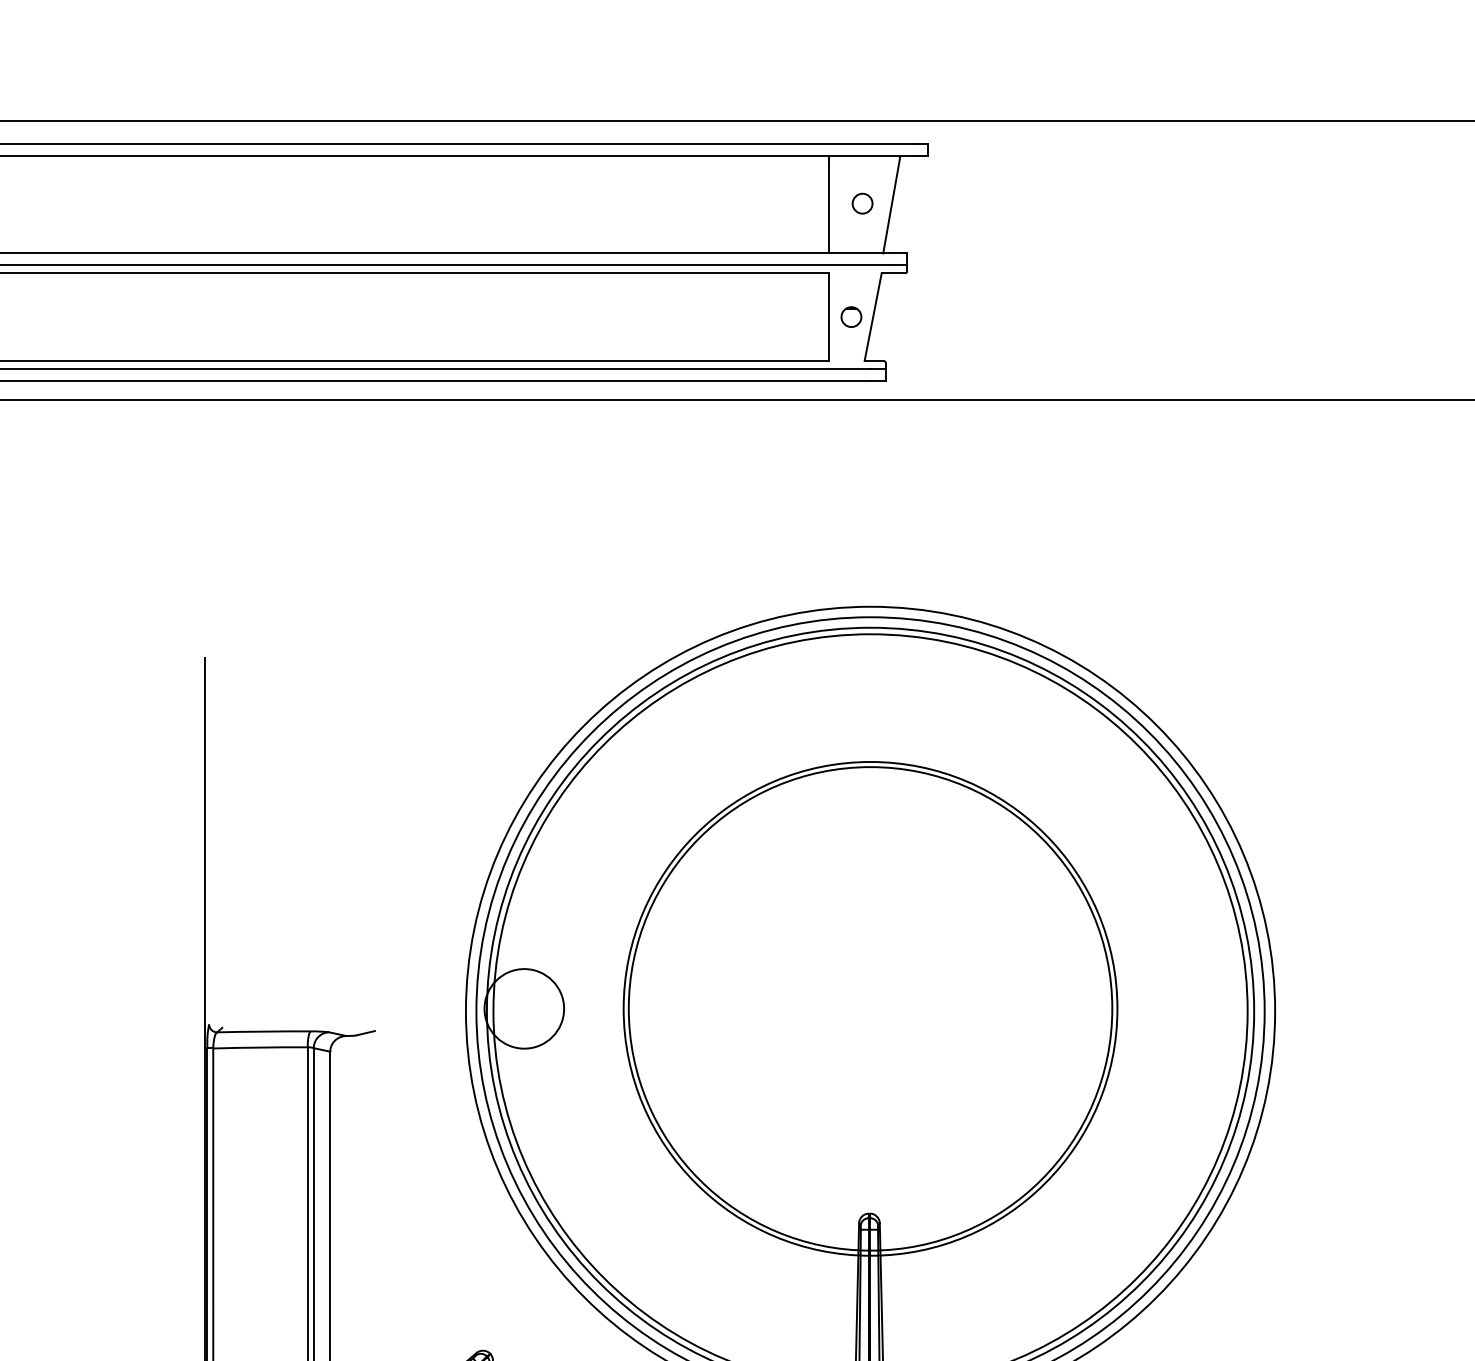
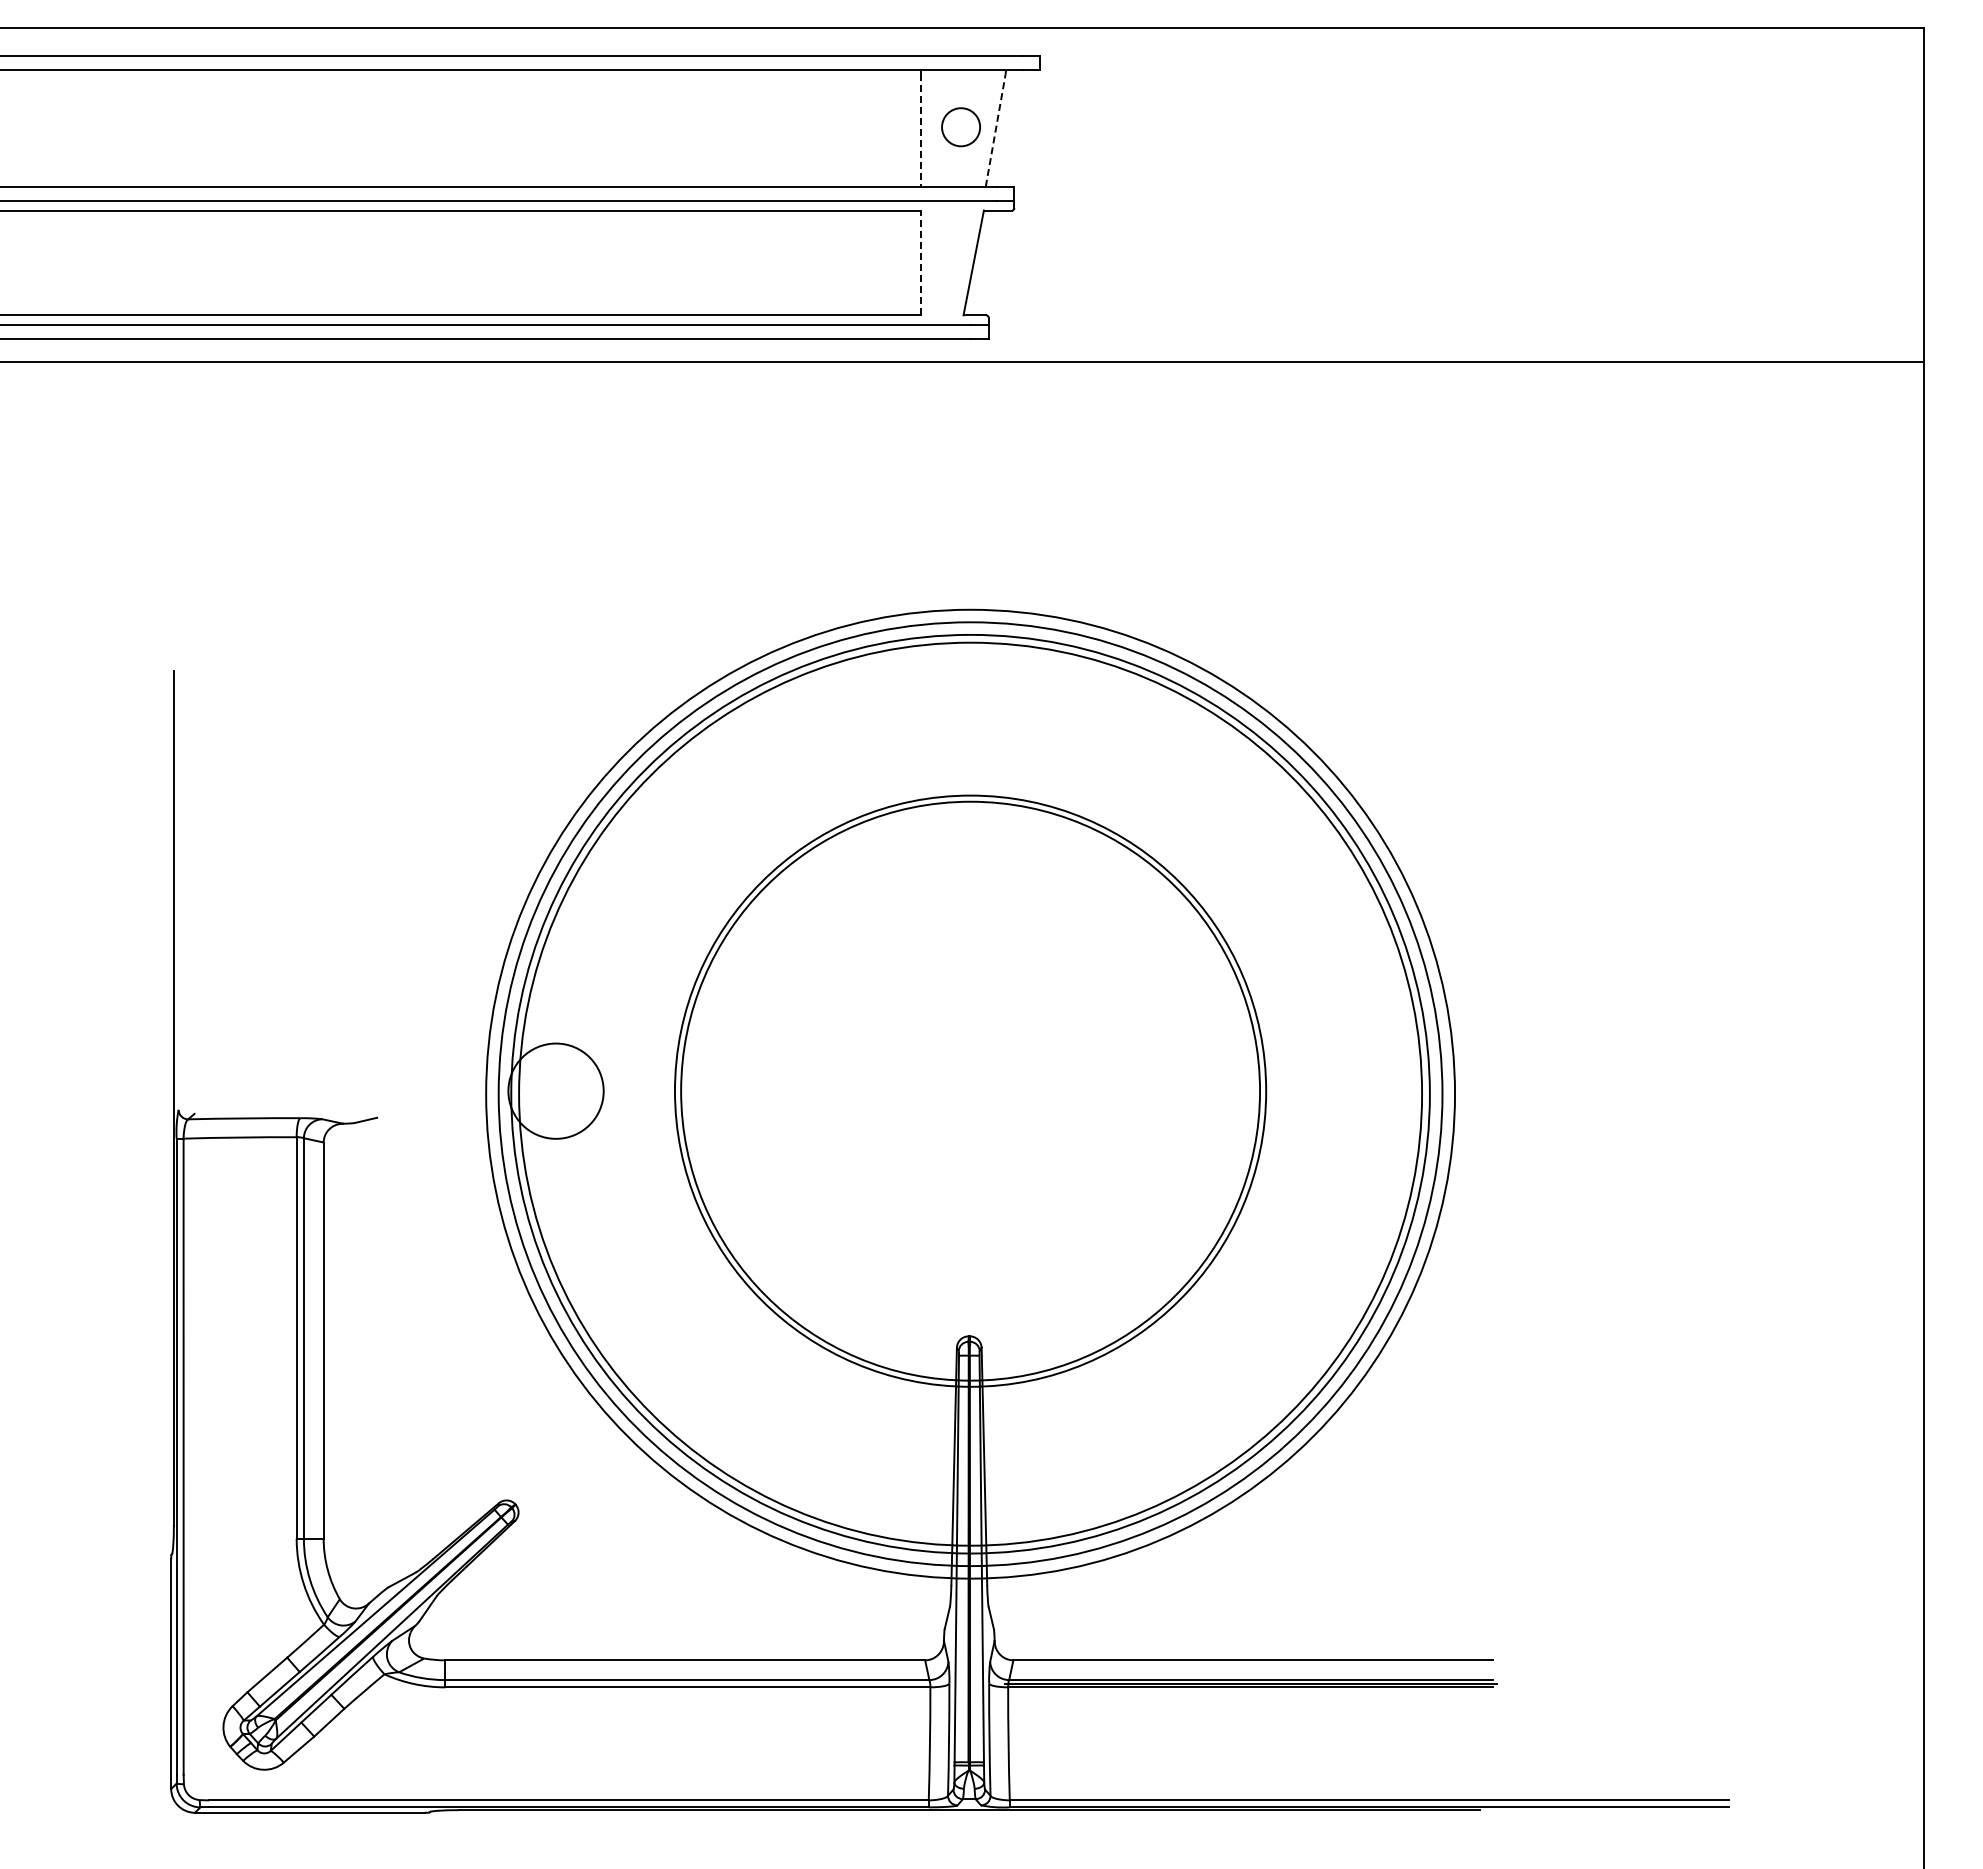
circle: (862, 203) -> (960, 126), size x1.6
line: (891, 206) -> (995, 130), solid -> dashed
line: (828, 207) -> (920, 131), solid -> dashed
line: (828, 316) -> (920, 262), solid -> dashed
part: (851, 316) -> (947, 262), removed

